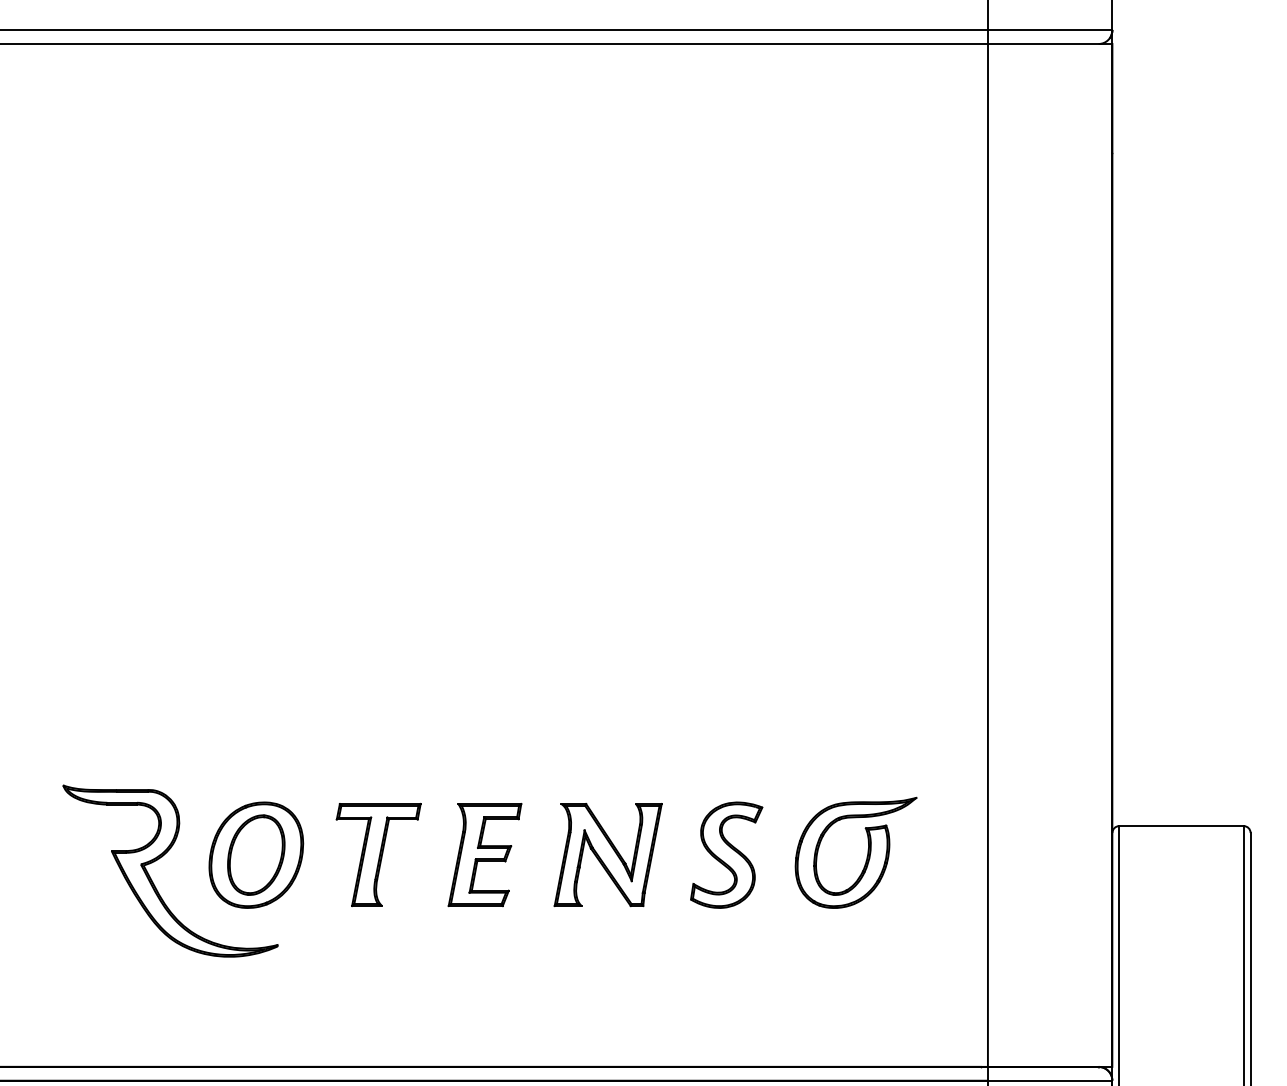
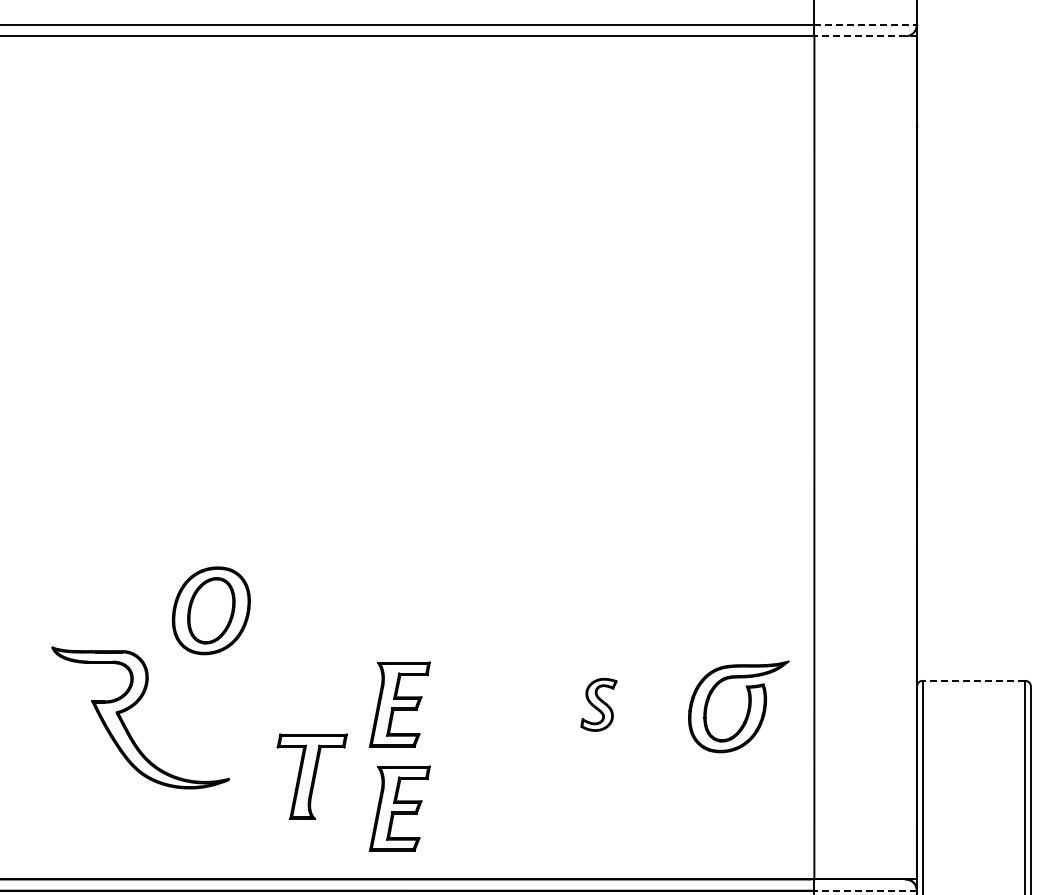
line: (1051, 29) -> (866, 24), solid -> dashed
line: (1049, 44) -> (865, 36), solid -> dashed
line: (1180, 825) -> (973, 680), solid -> dashed
part: (866, 853) -> (747, 707), moved
part: (255, 854) -> (210, 610), moved
part: (377, 854) -> (311, 776), moved
part: (608, 854) -> (501, 704), removed
part: (726, 854) -> (598, 704), size x0.6
part: (484, 981) -> (399, 808), added
line: (1049, 1080) -> (865, 890), solid -> dashed

